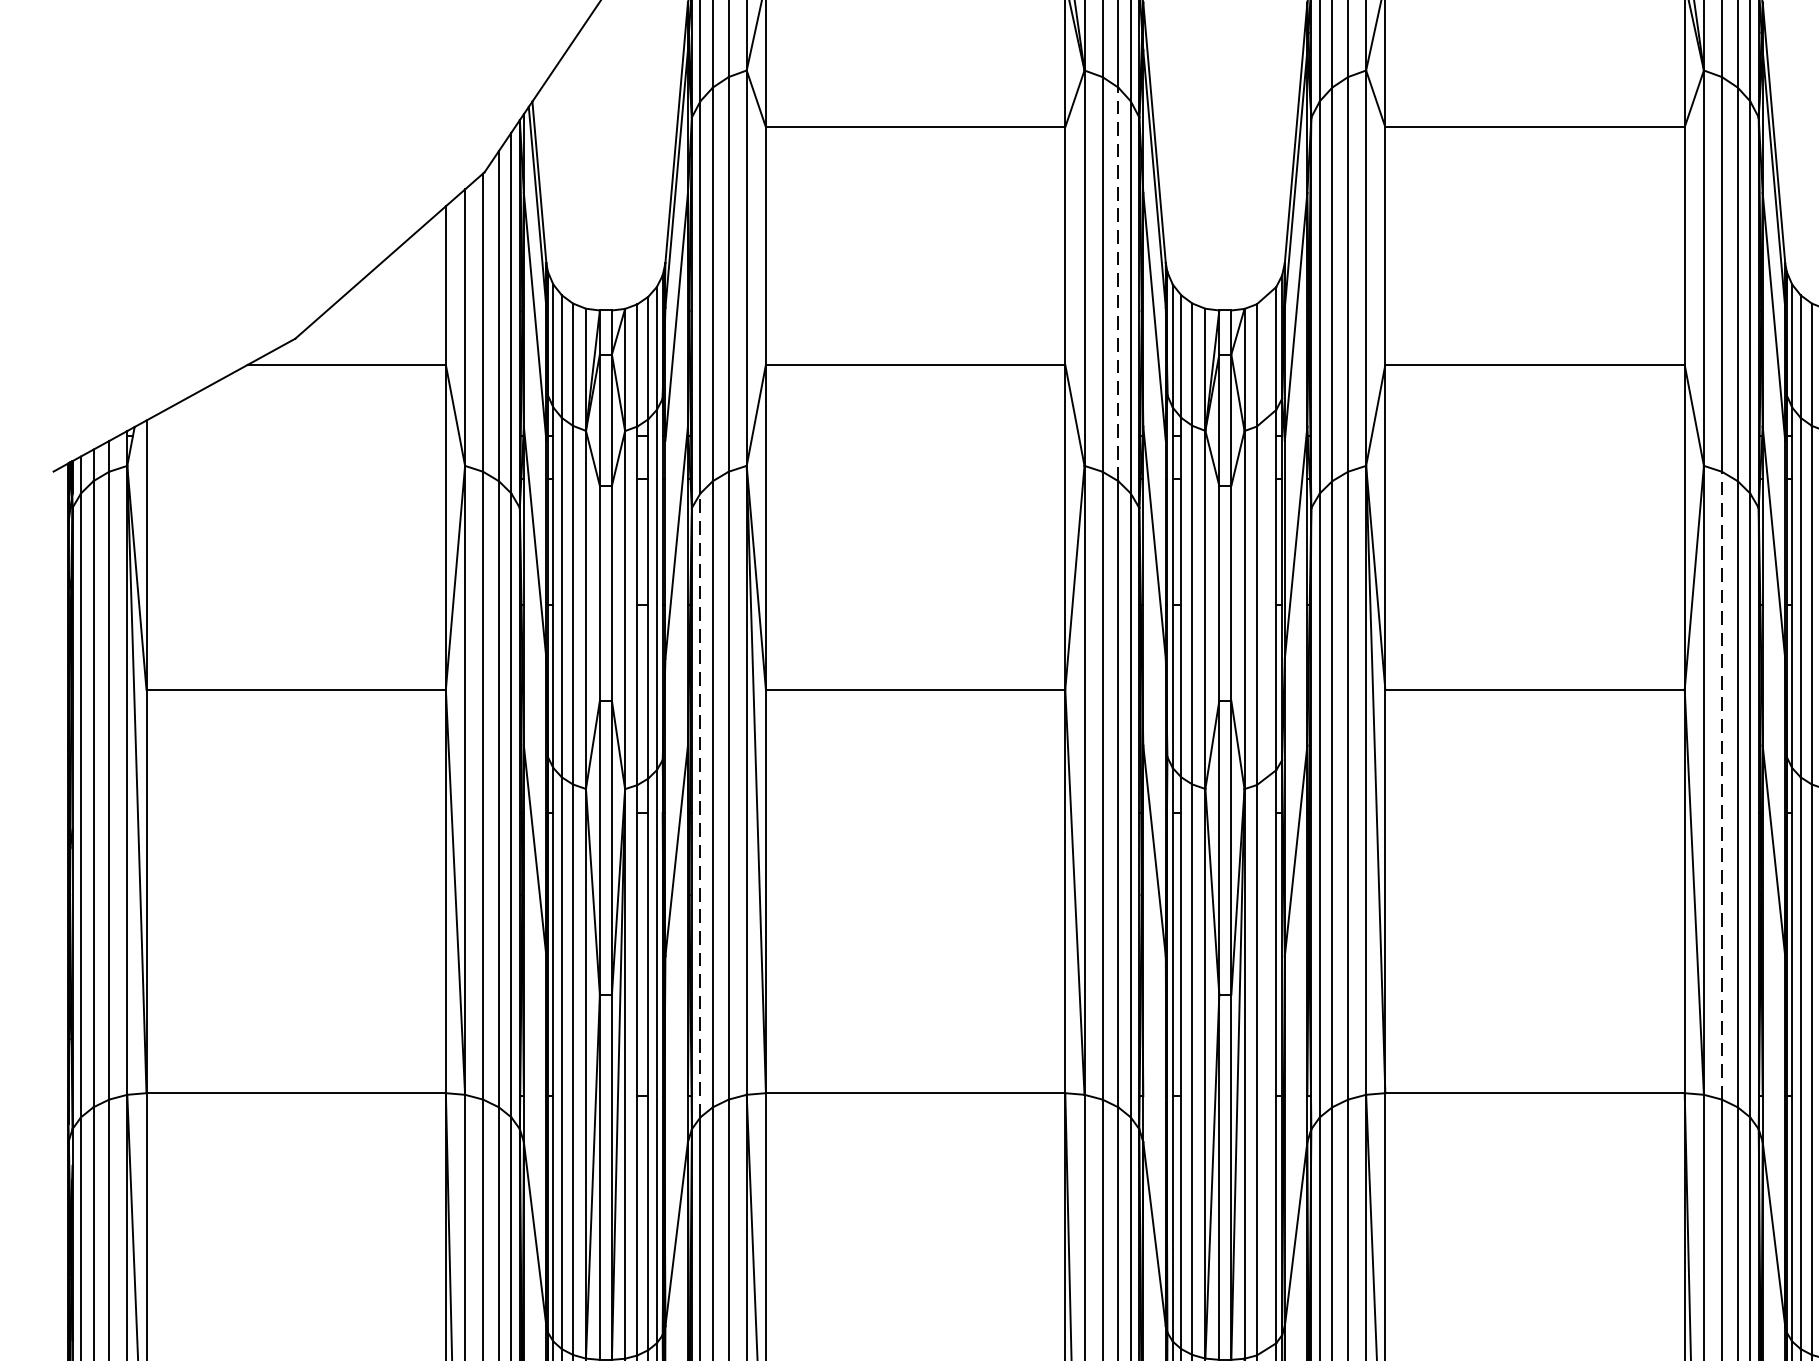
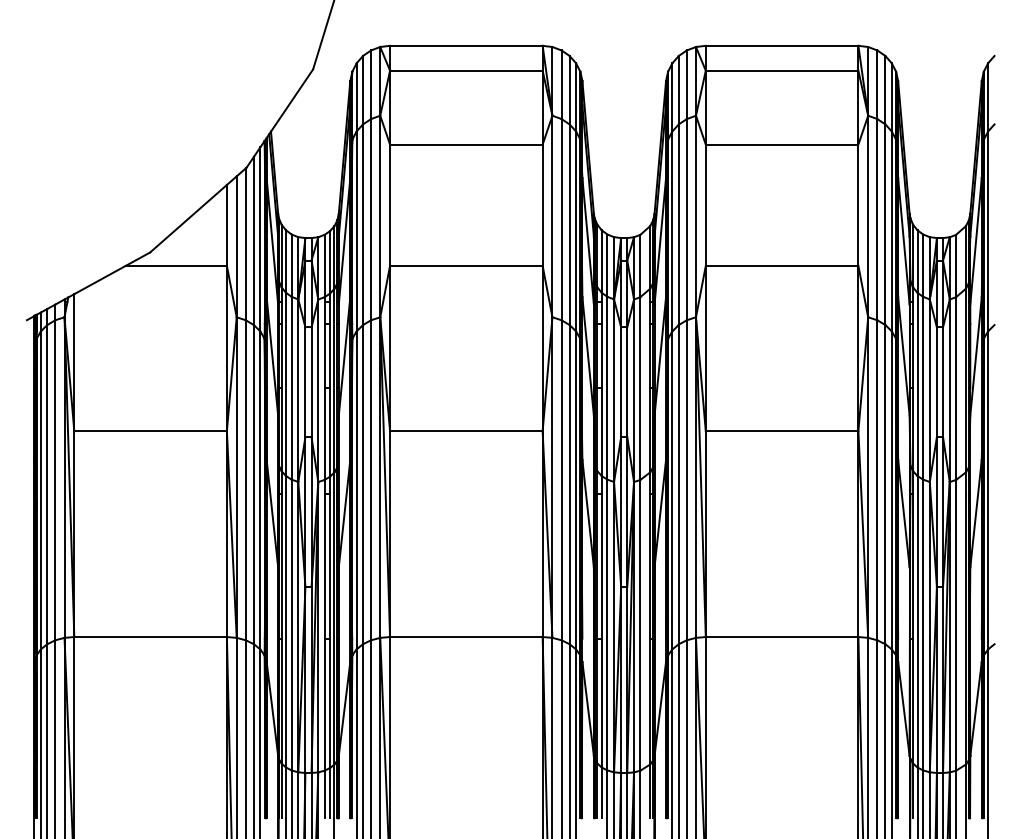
line: (1117, 283) -> (569, 224), dashed -> solid
line: (1722, 784) -> (877, 479), dashed -> solid
line: (700, 803) -> (356, 489), dashed -> solid

